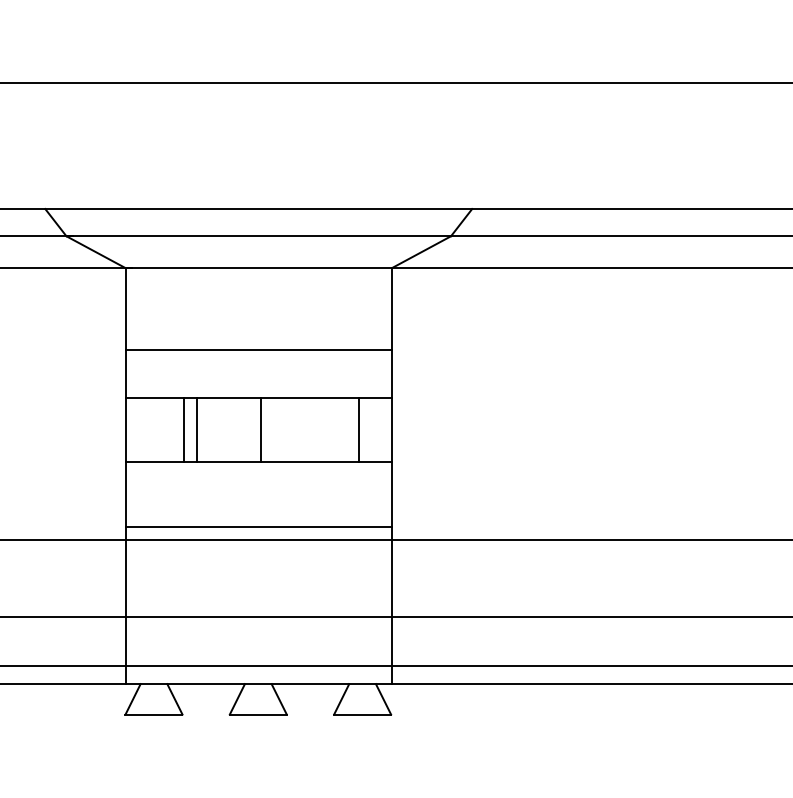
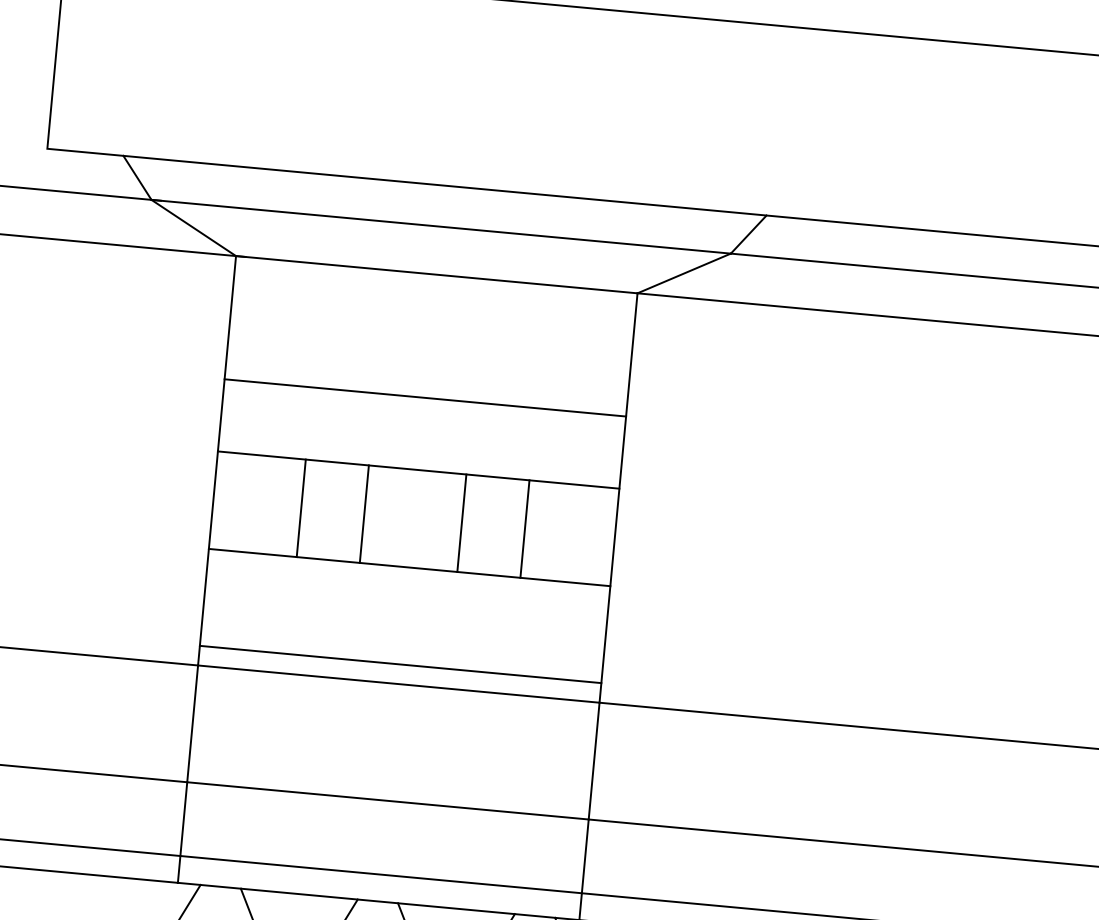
line: (196, 429) -> (364, 513), moved
line: (261, 429) -> (462, 522), moved
line: (359, 429) -> (525, 528), moved

